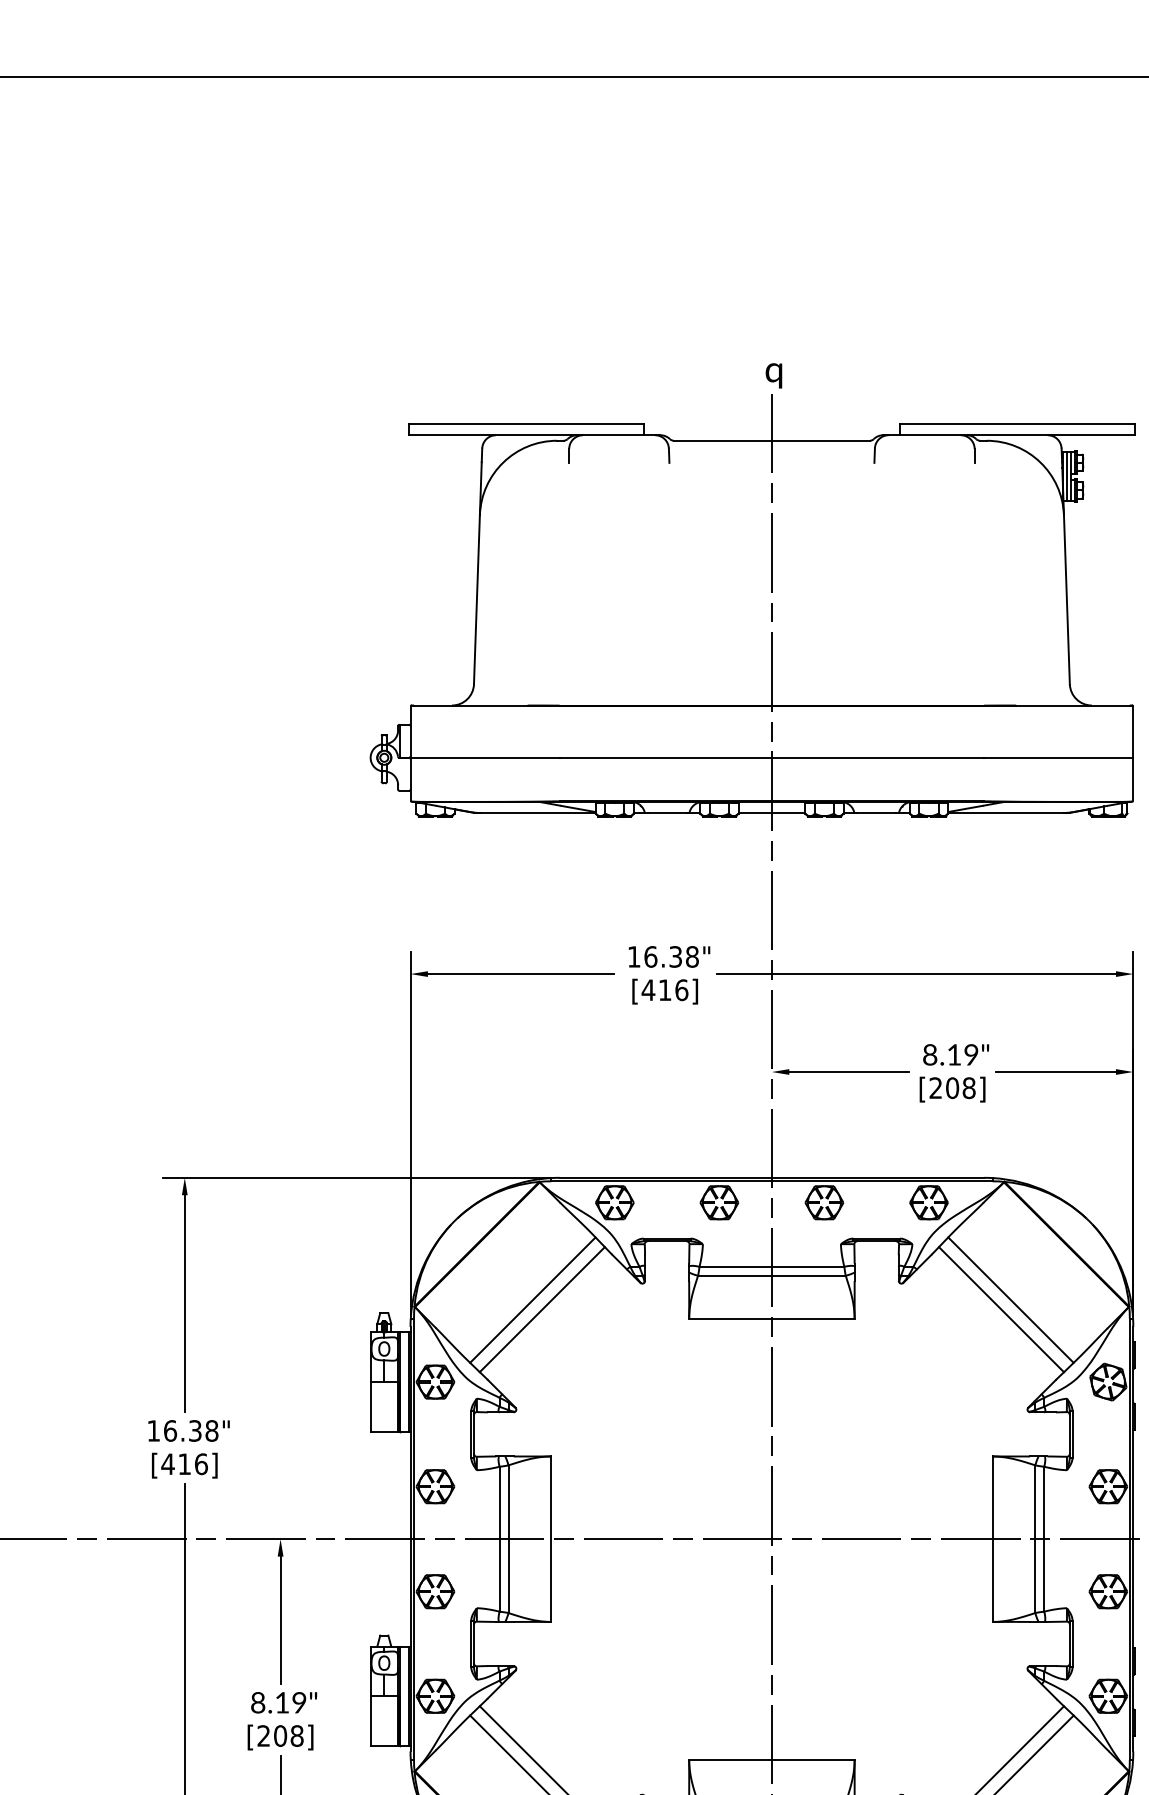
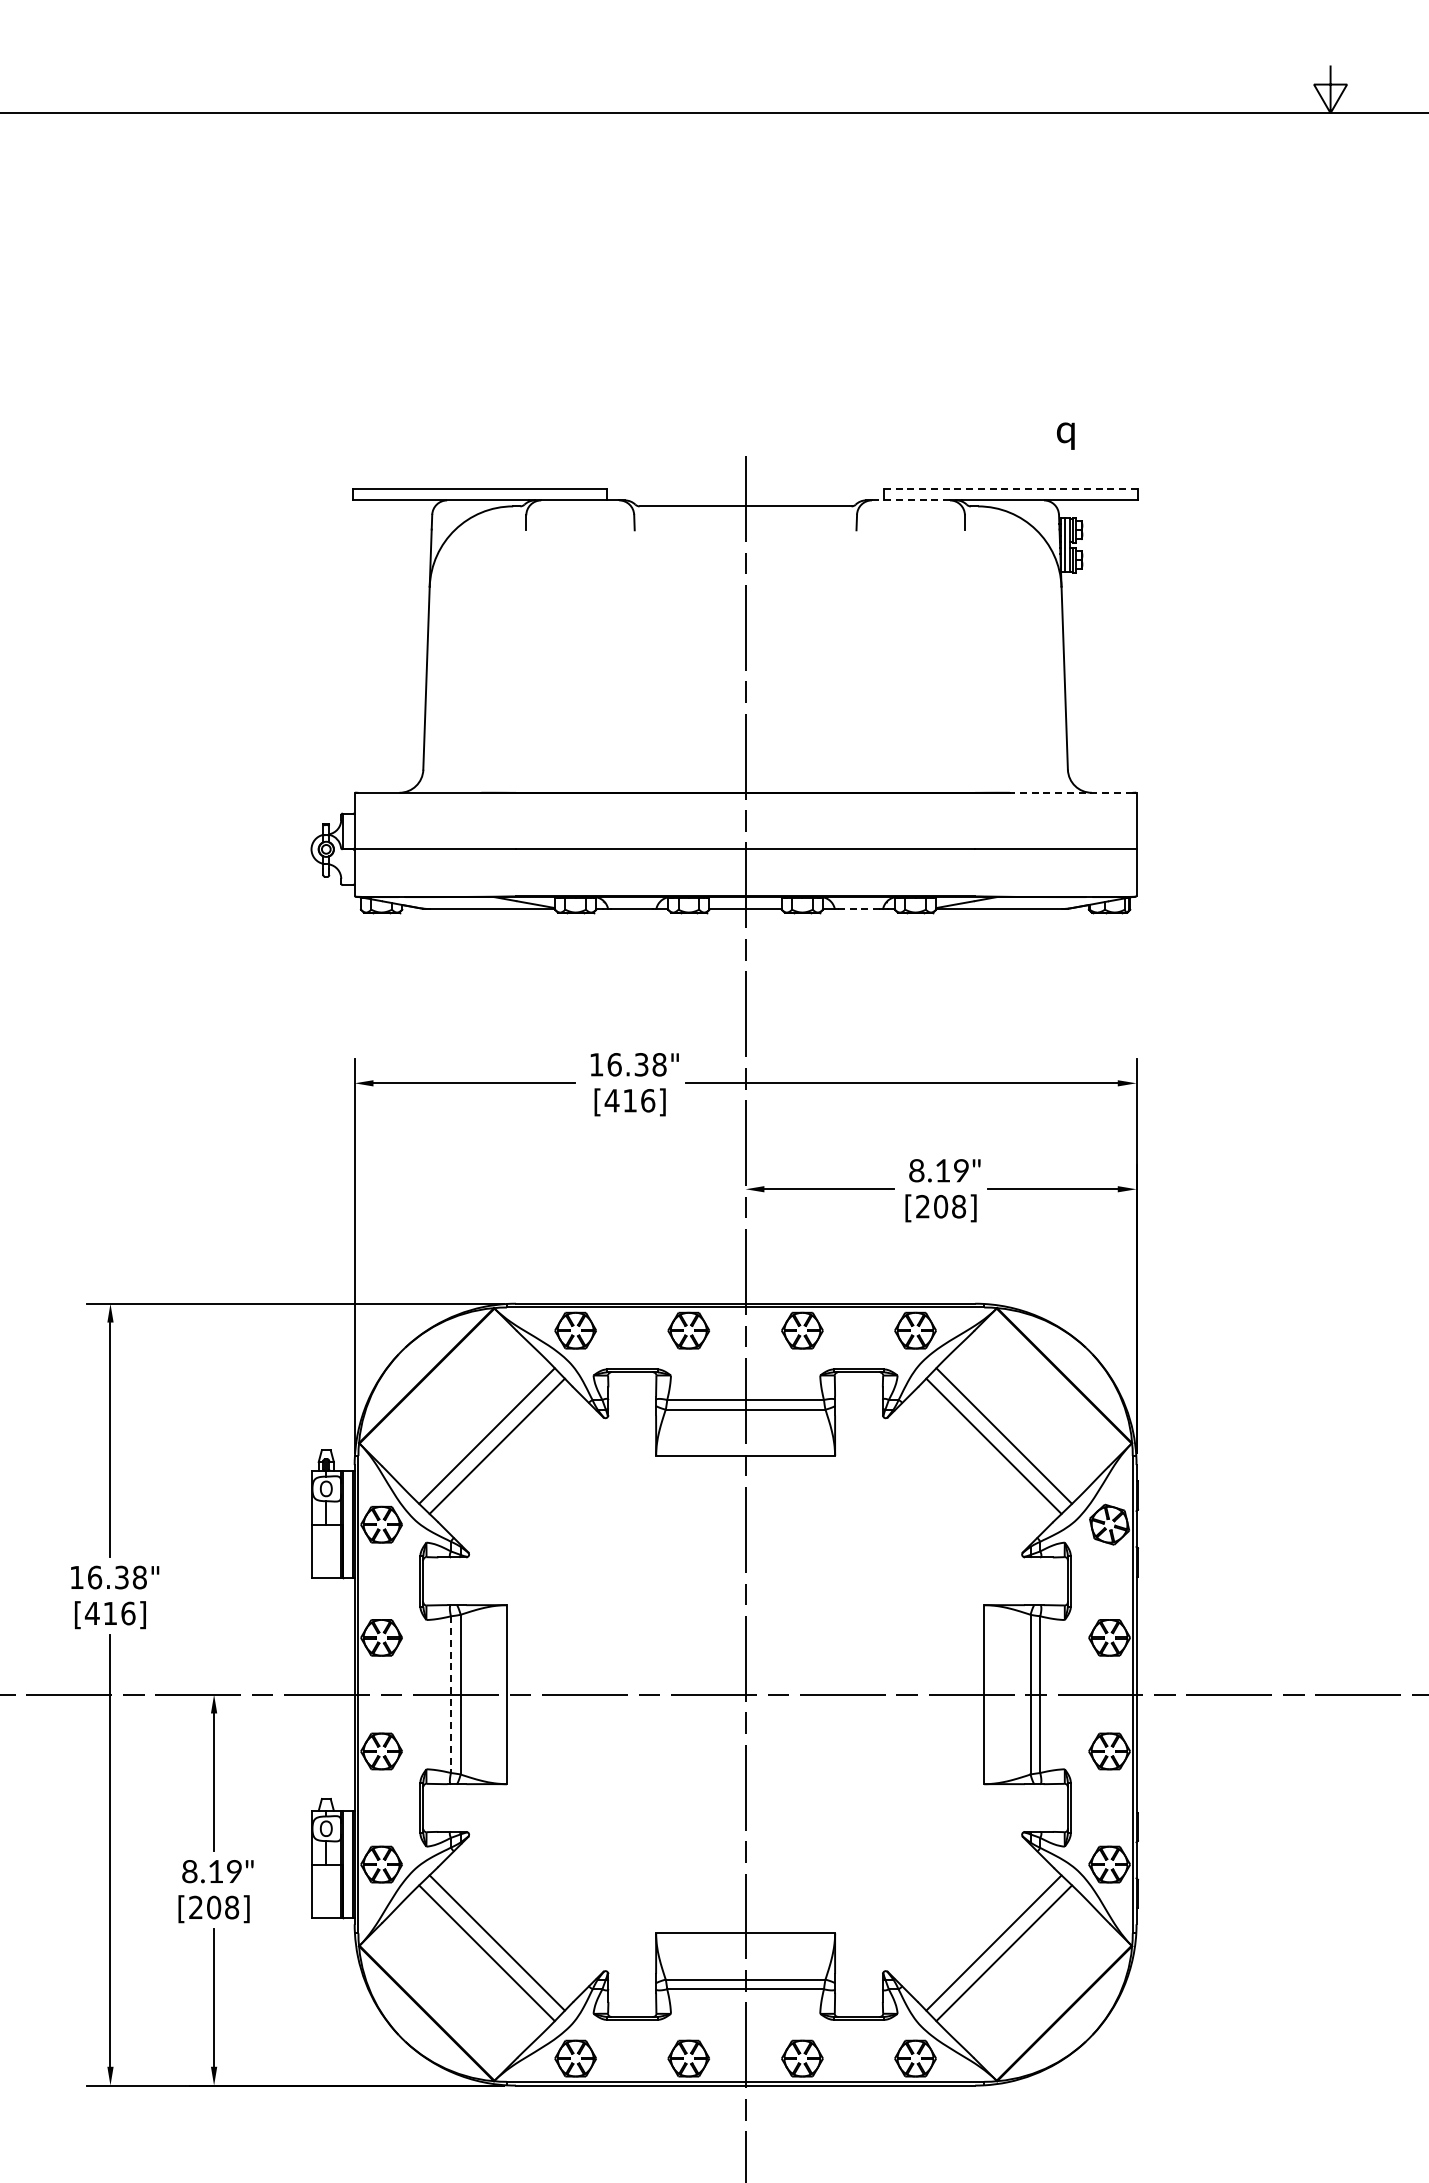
text: (773, 375) -> (1065, 435), moved
line: (1017, 424) -> (1011, 488), solid -> dashed
line: (924, 435) -> (910, 500), solid -> dashed
line: (1072, 705) -> (1070, 792), solid -> dashed
line: (877, 813) -> (859, 909), solid -> dashed
line: (500, 1539) -> (451, 1695), solid -> dashed

